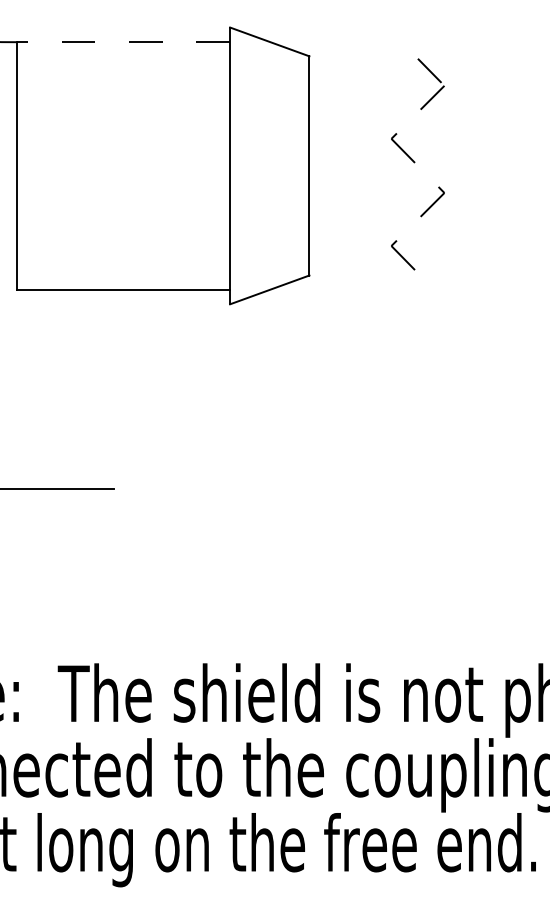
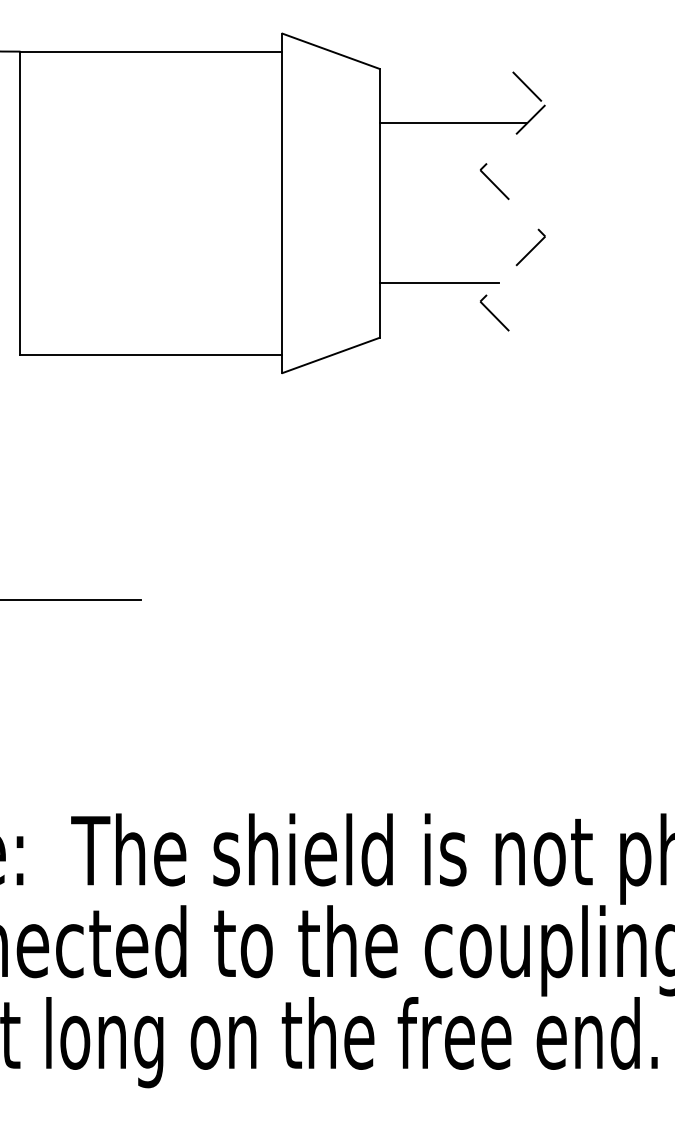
line: (122, 42) -> (150, 51), dashed -> solid
line: (369, 100) -> (453, 123), added
line: (357, 231) -> (438, 283), added

